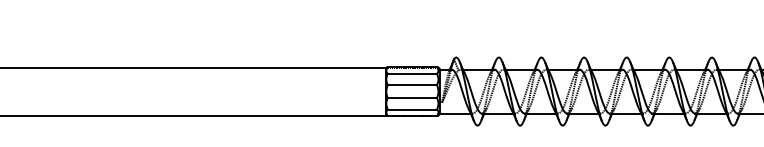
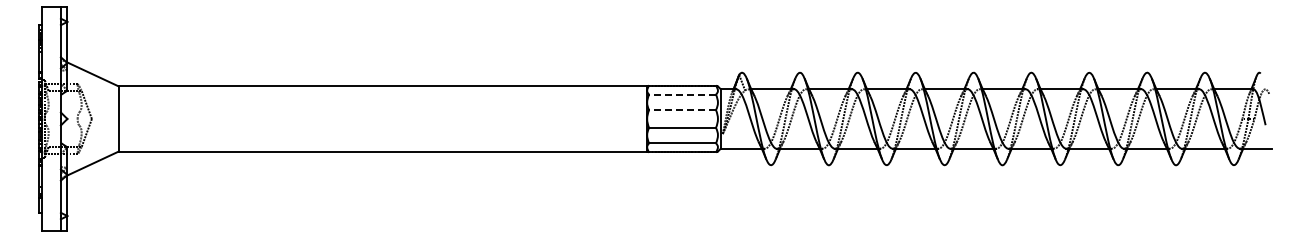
line: (412, 73) -> (682, 94), solid -> dashed
line: (412, 85) -> (682, 110), solid -> dashed

